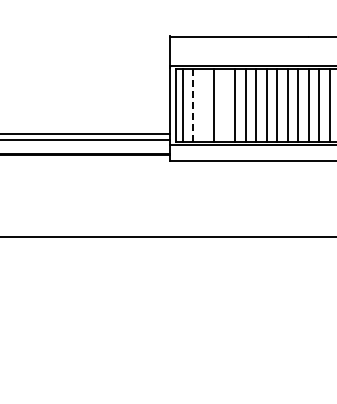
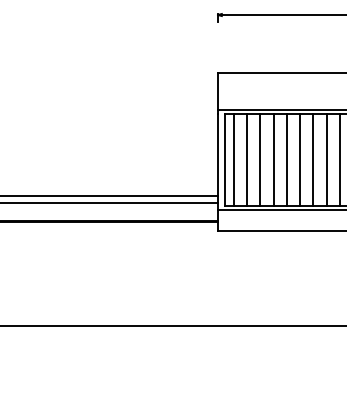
line: (203, 104) -> (259, 159), added
line: (224, 104) -> (286, 159), added
line: (193, 105) -> (247, 160), dashed -> solid

